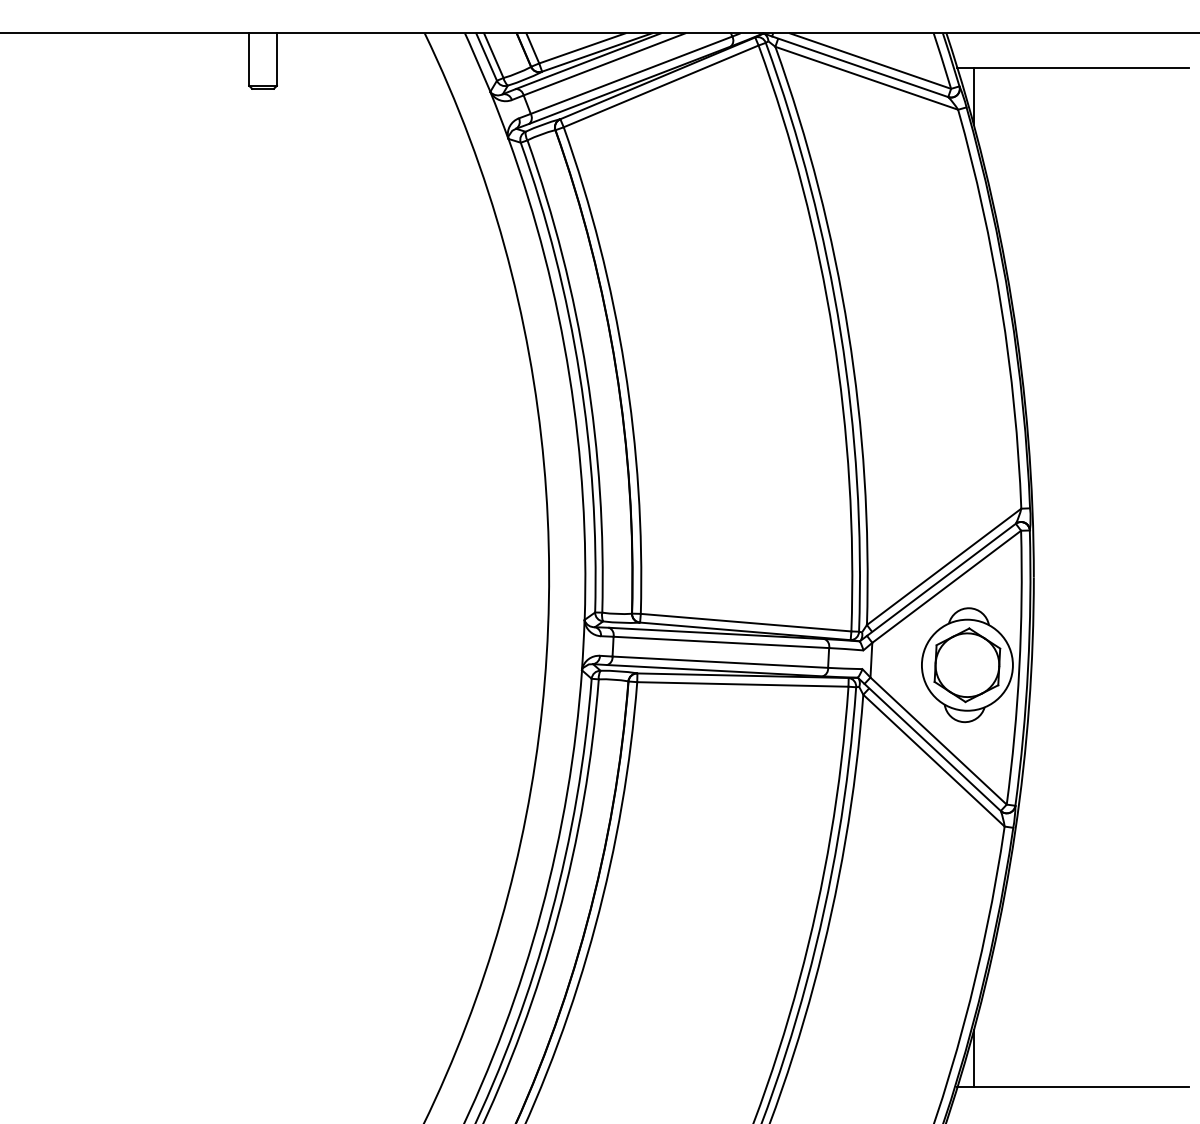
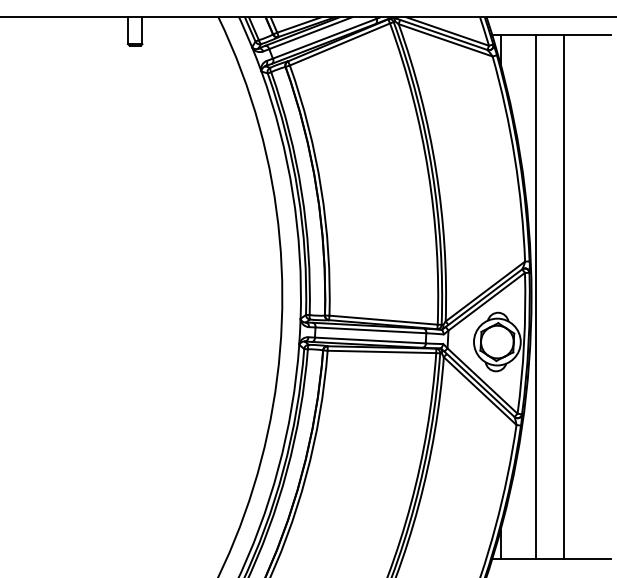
line: (1043, 576) -> (536, 296), added
line: (1097, 576) -> (564, 296), added

